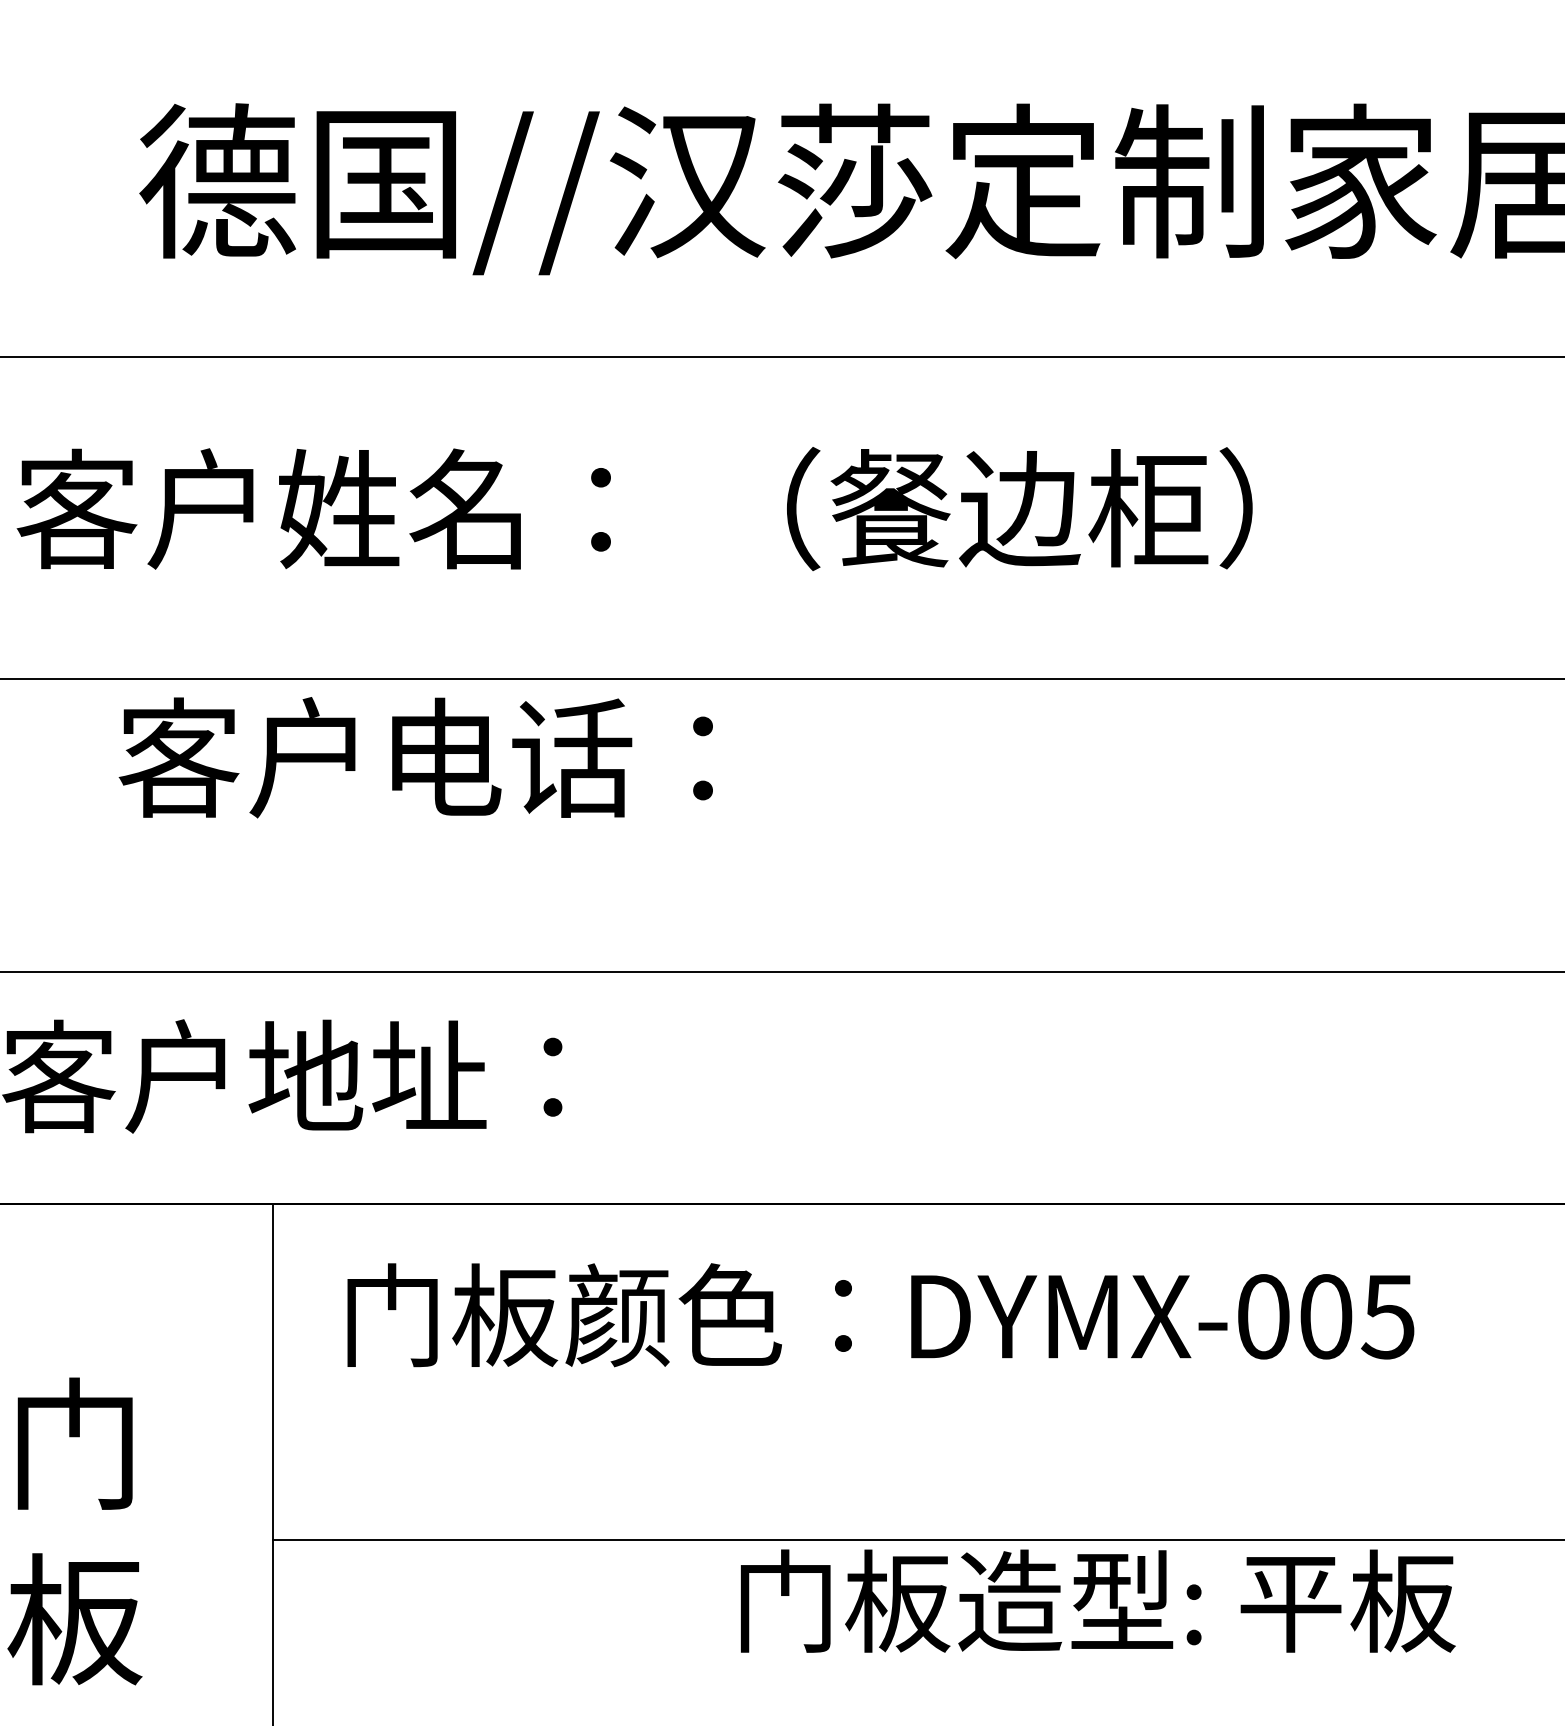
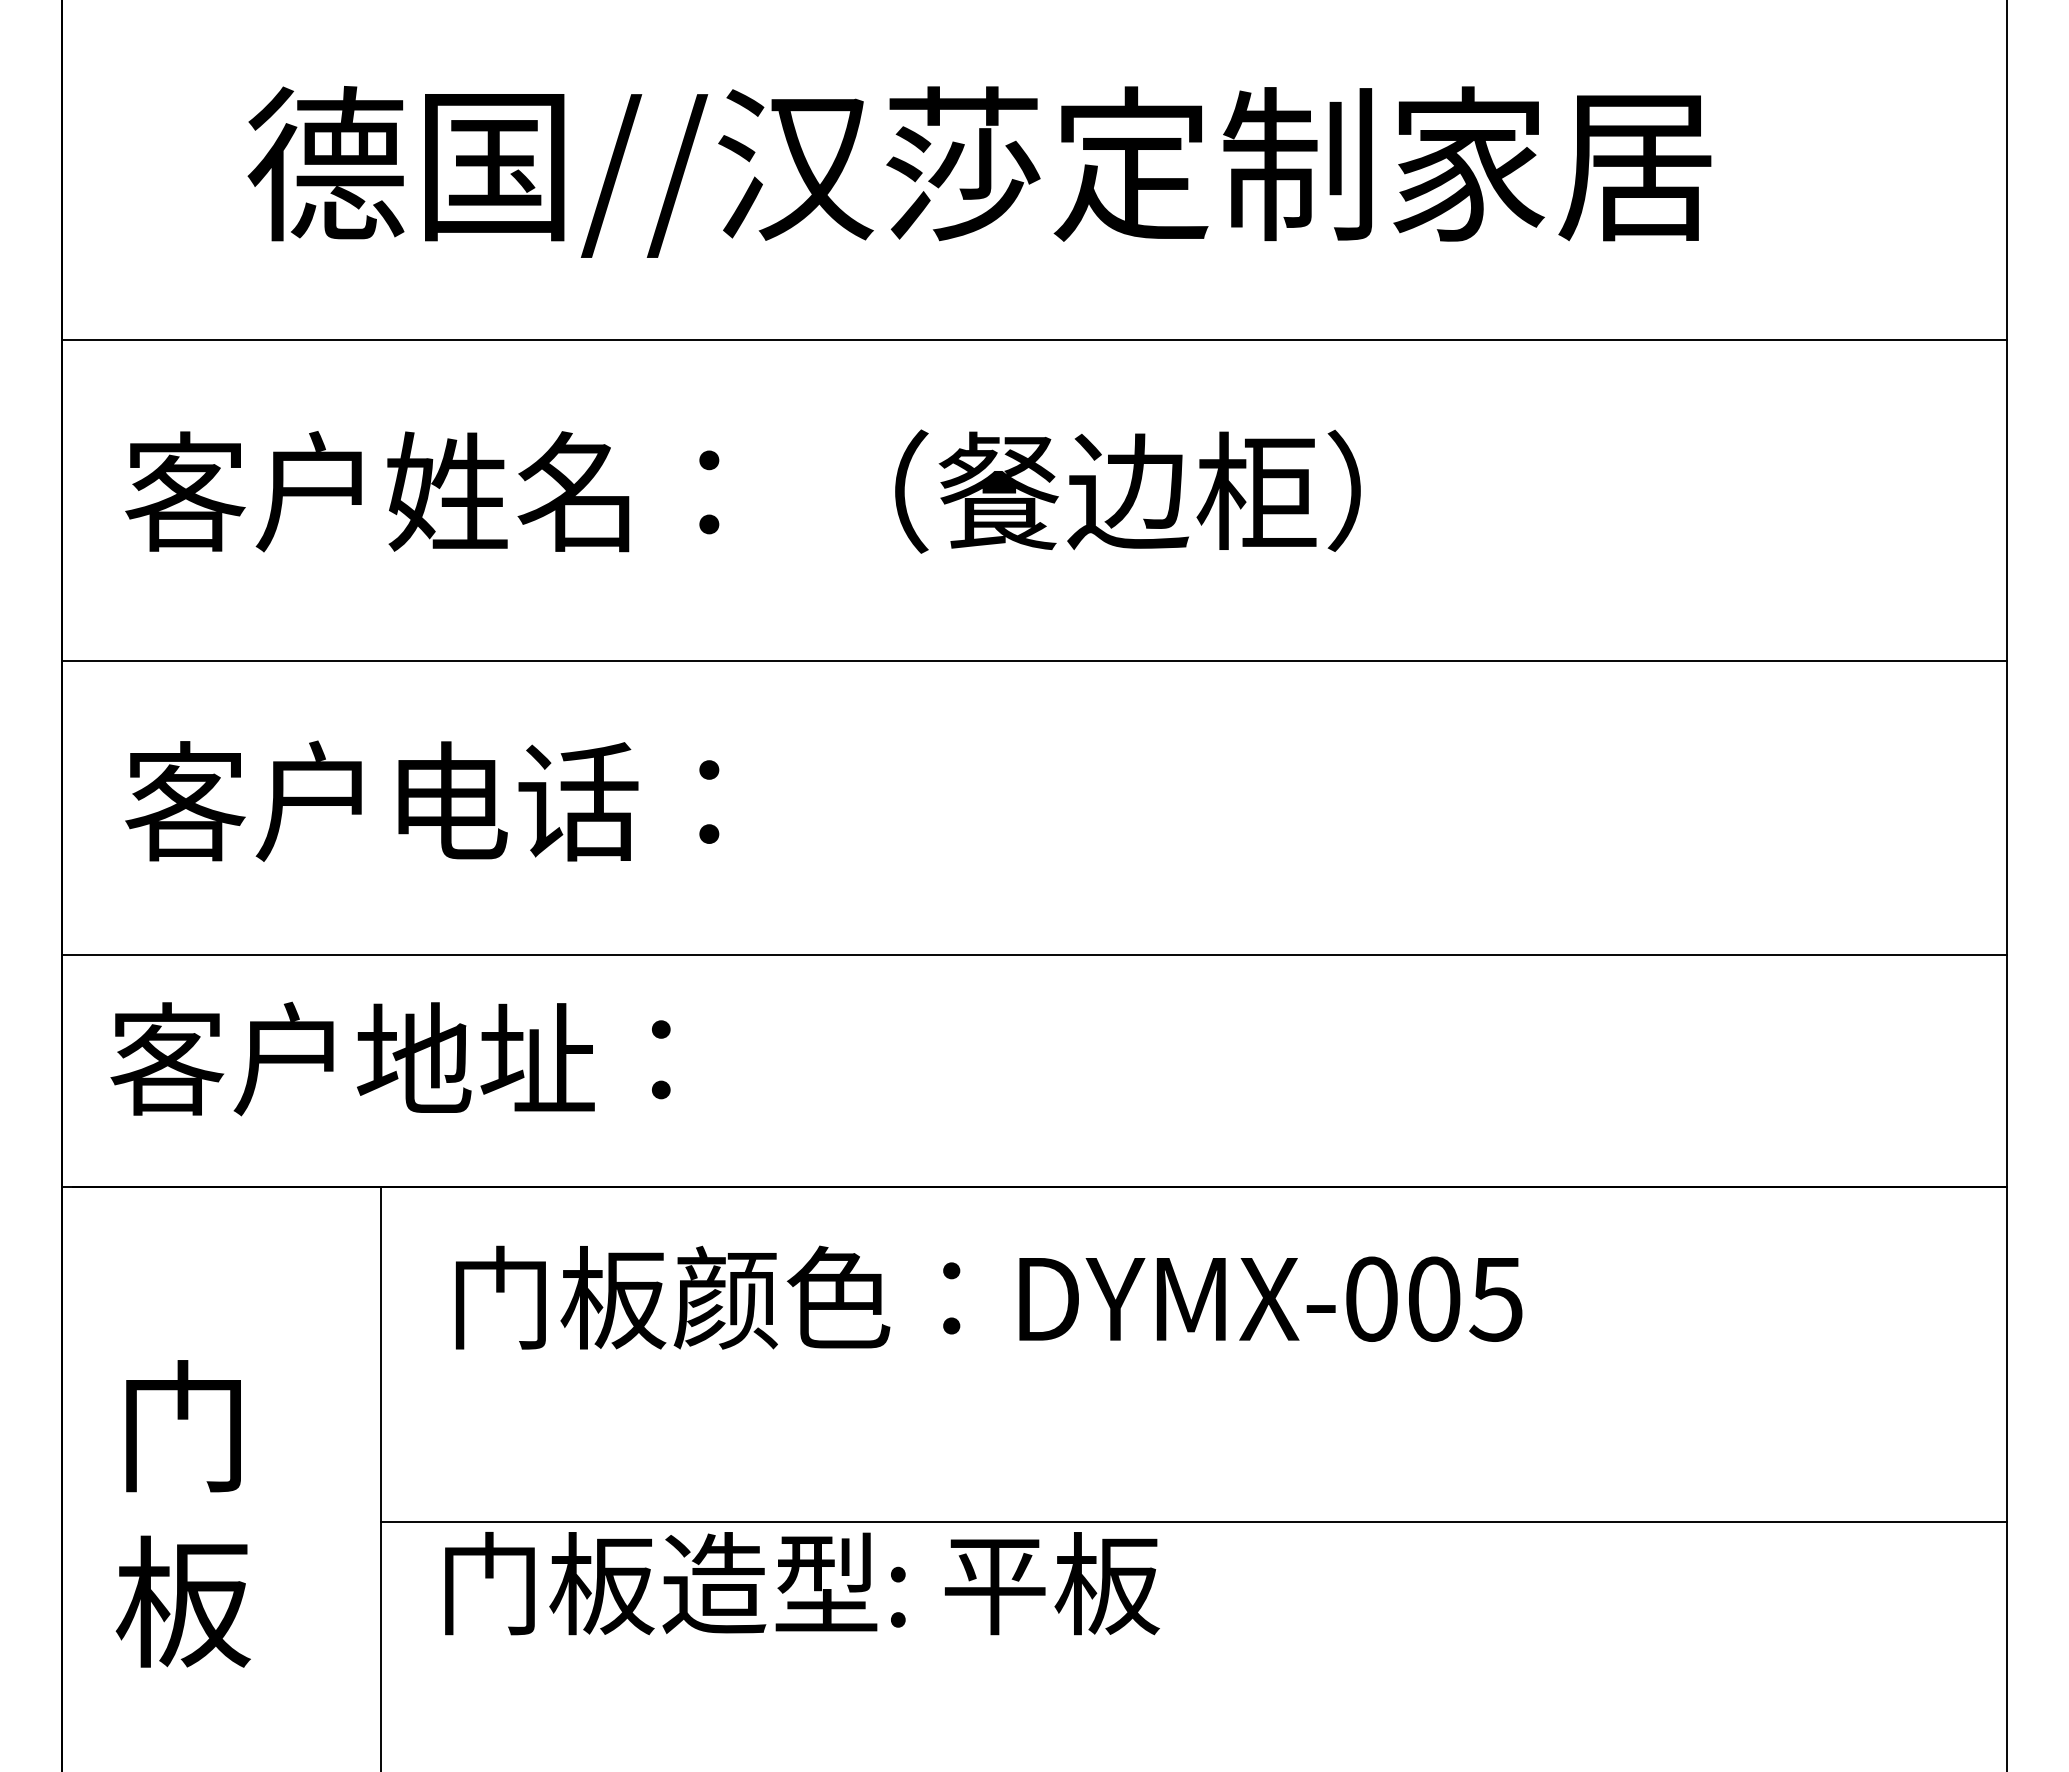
text: (416, 756) -> (422, 800), moved
text: (1098, 1601) -> (802, 1583), moved

